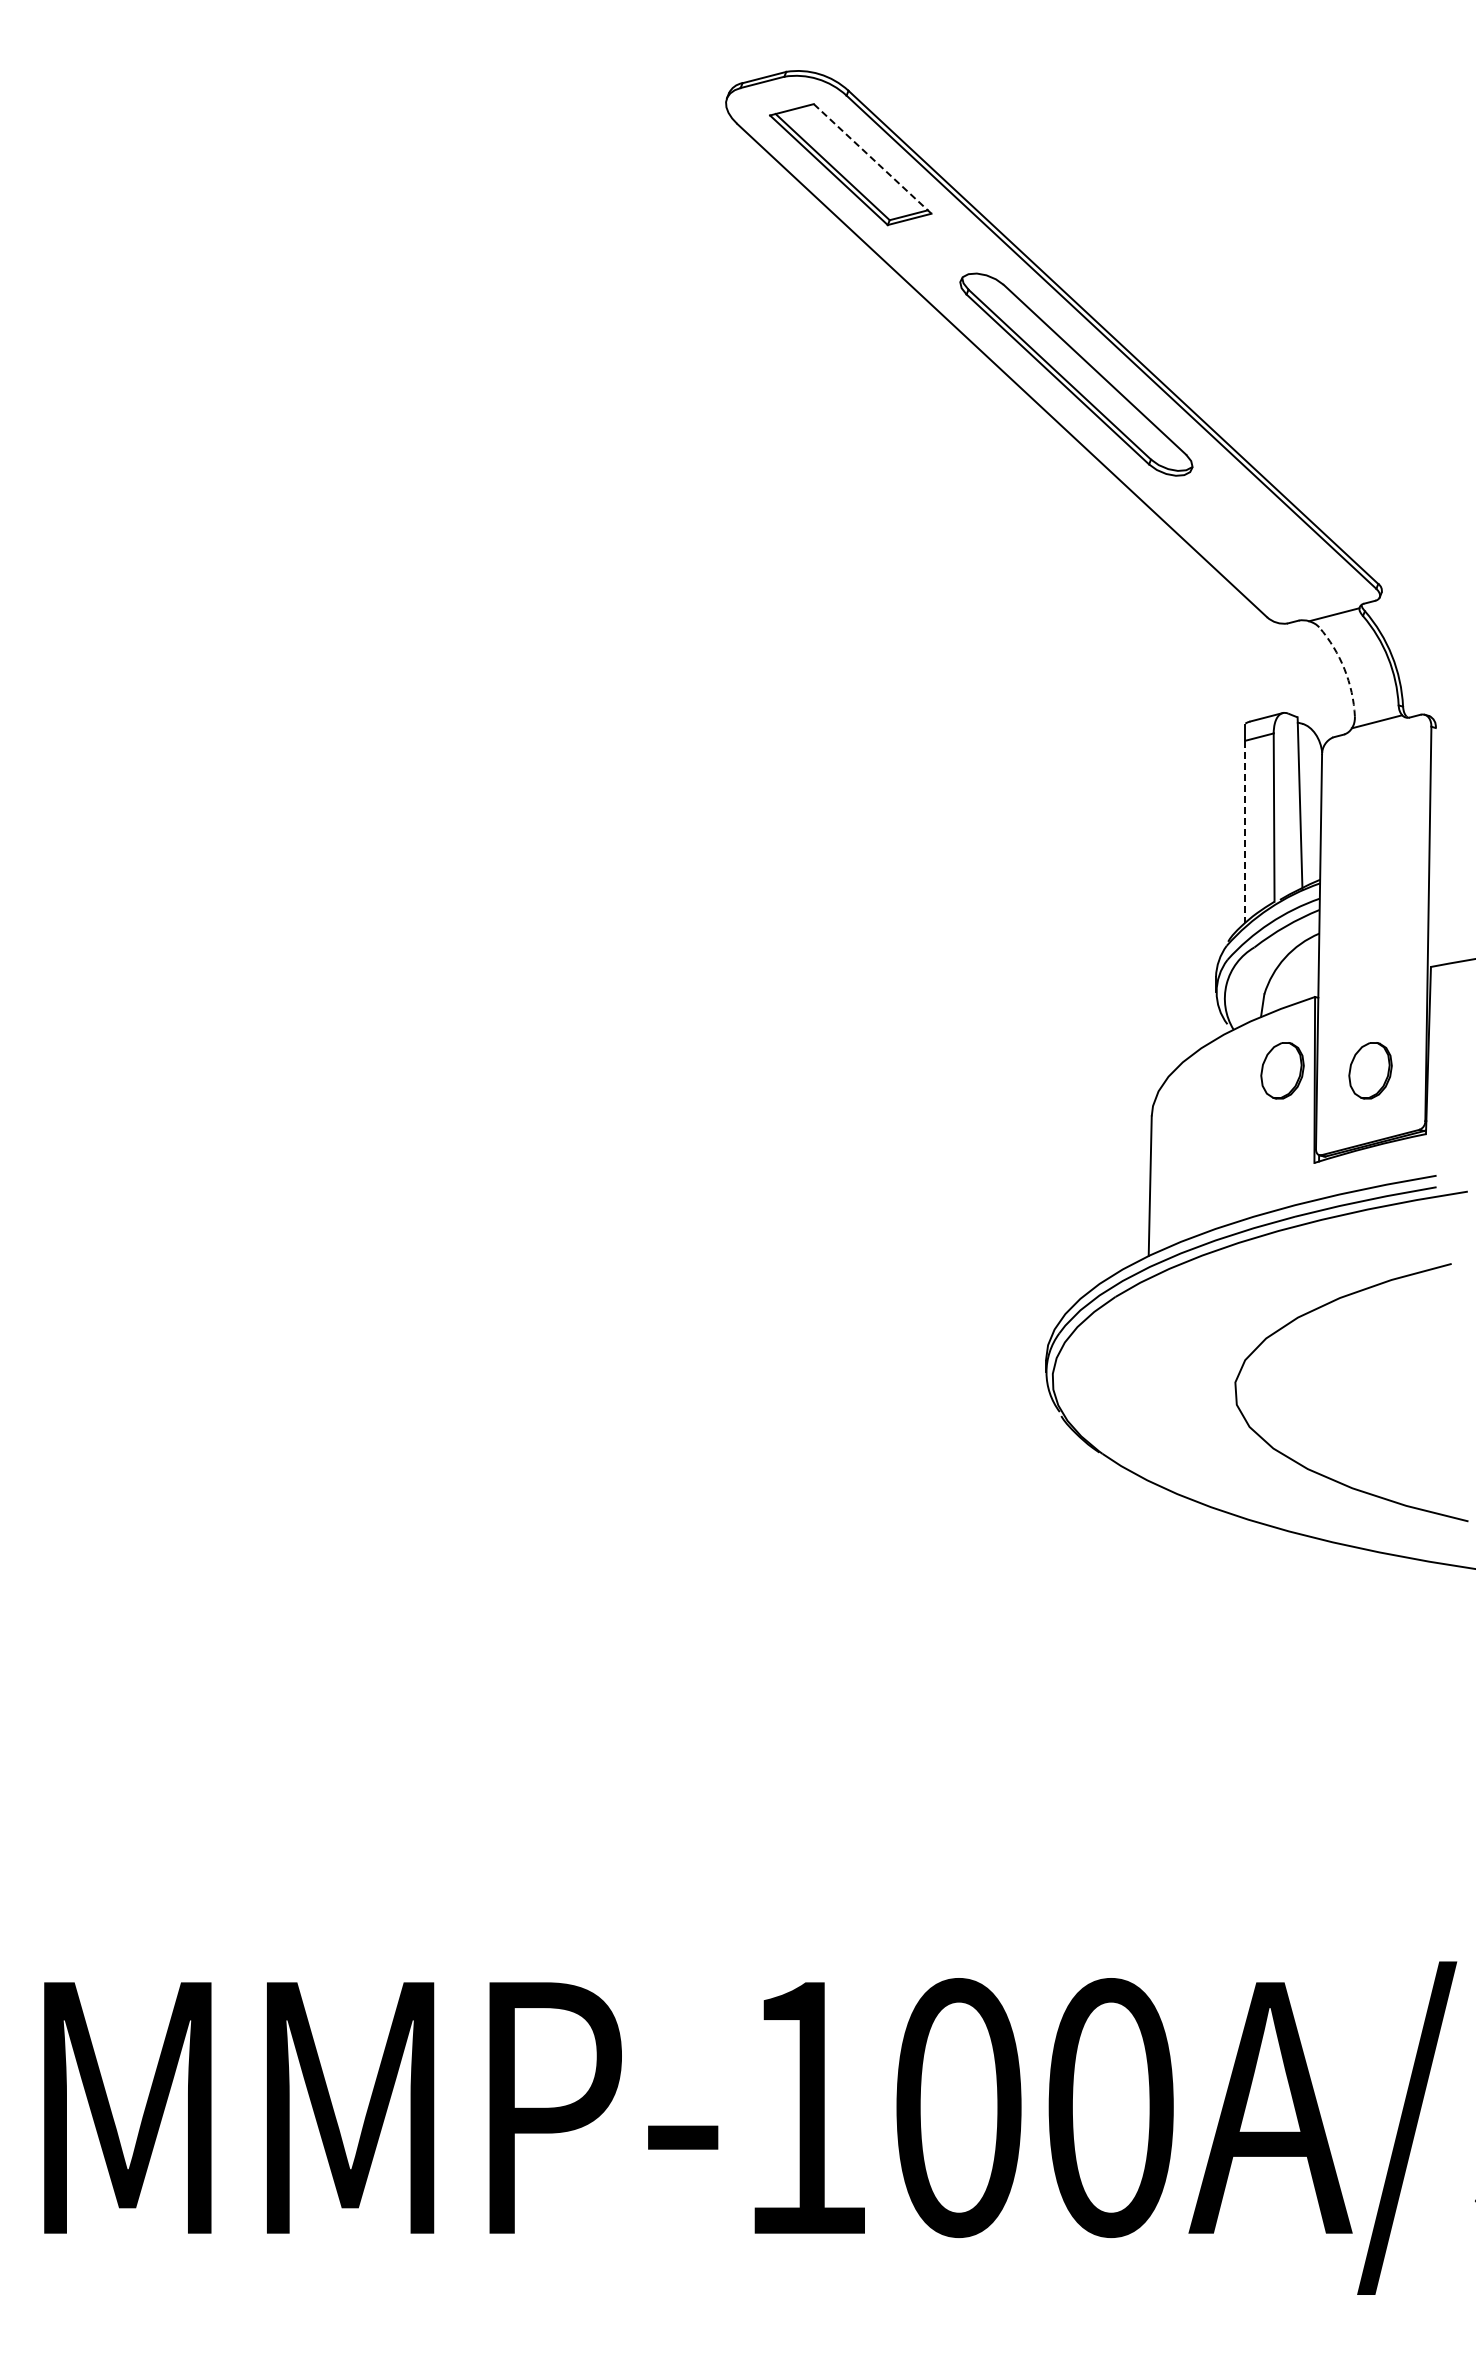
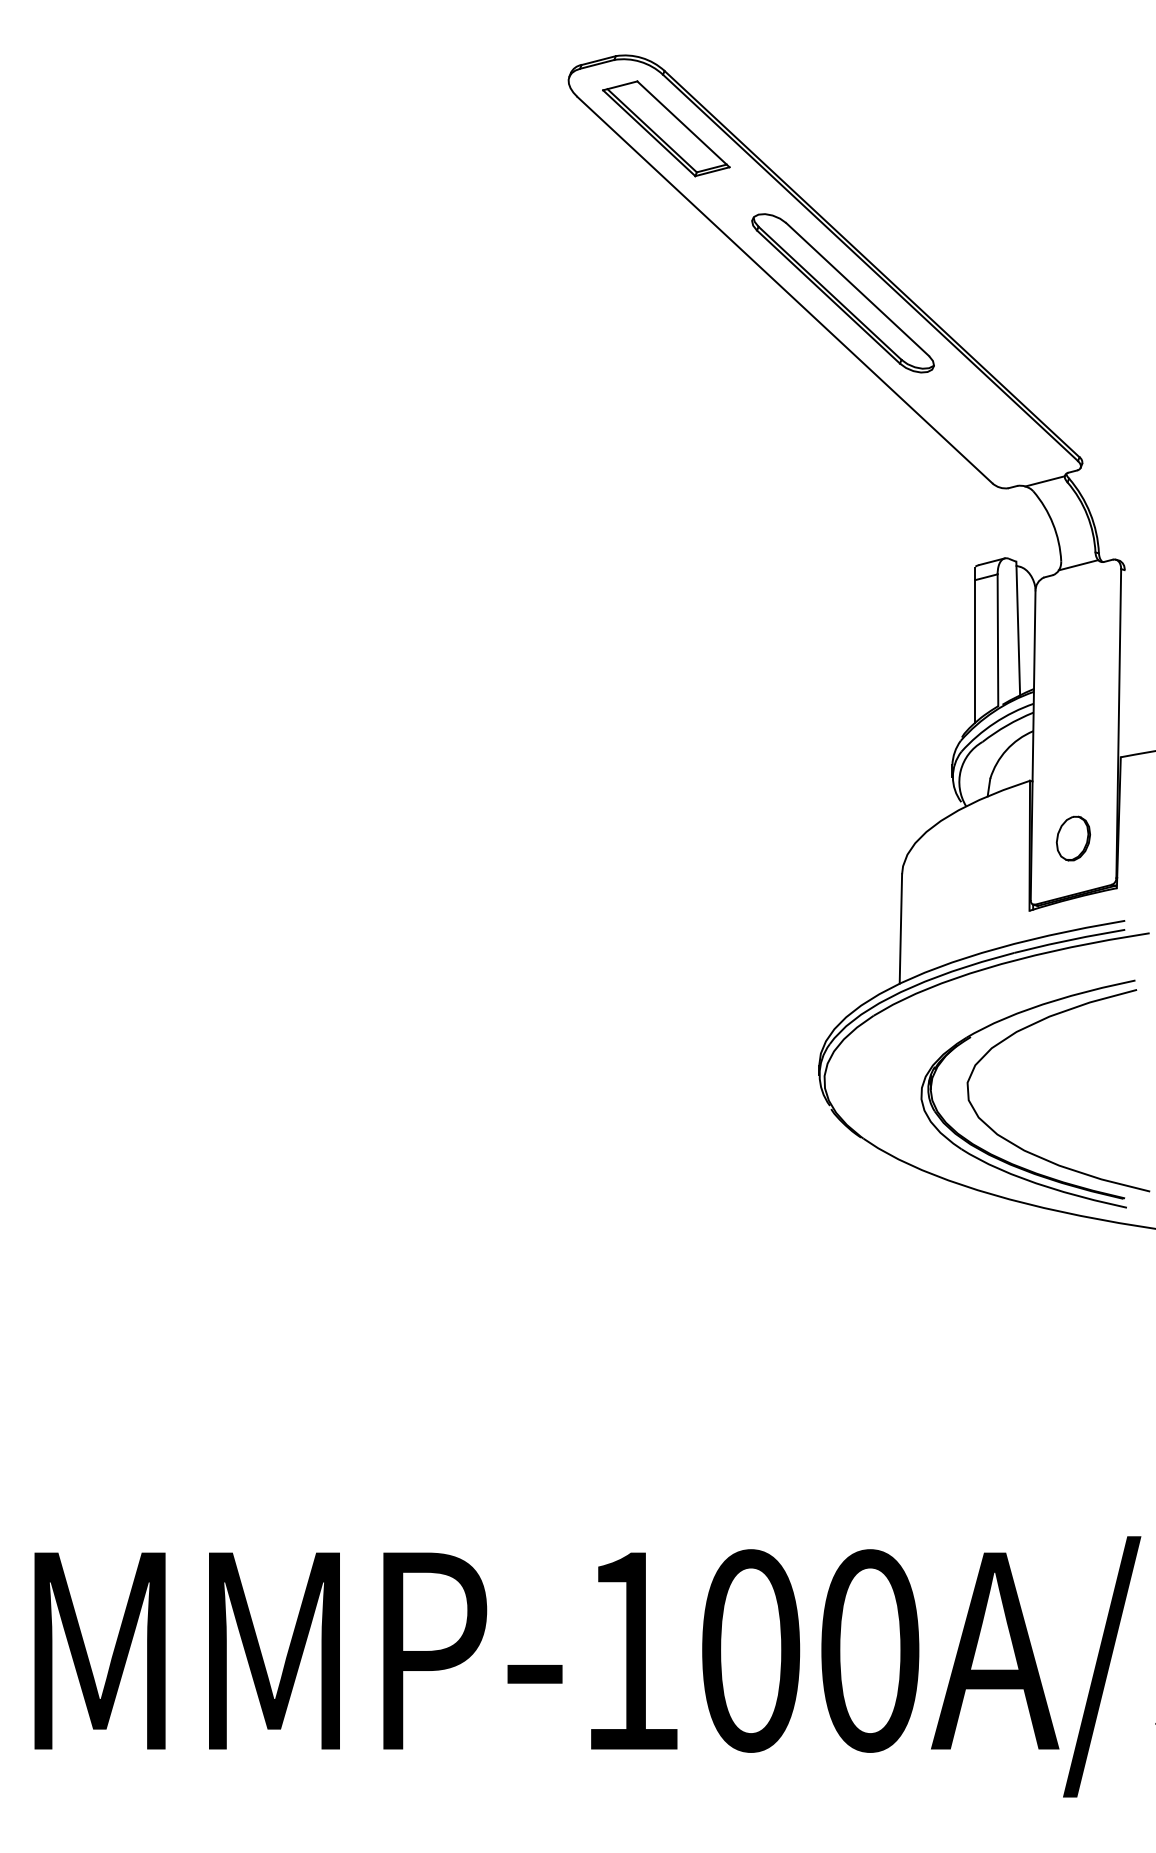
line: (873, 159) -> (684, 124), dashed -> solid
arc: (1344, 669) -> (1053, 524), dashed -> solid
line: (1245, 832) -> (975, 651), dashed -> solid
part: (1282, 1070) -> (1004, 838), removed
part: (1273, 1476) -> (997, 1156), added

